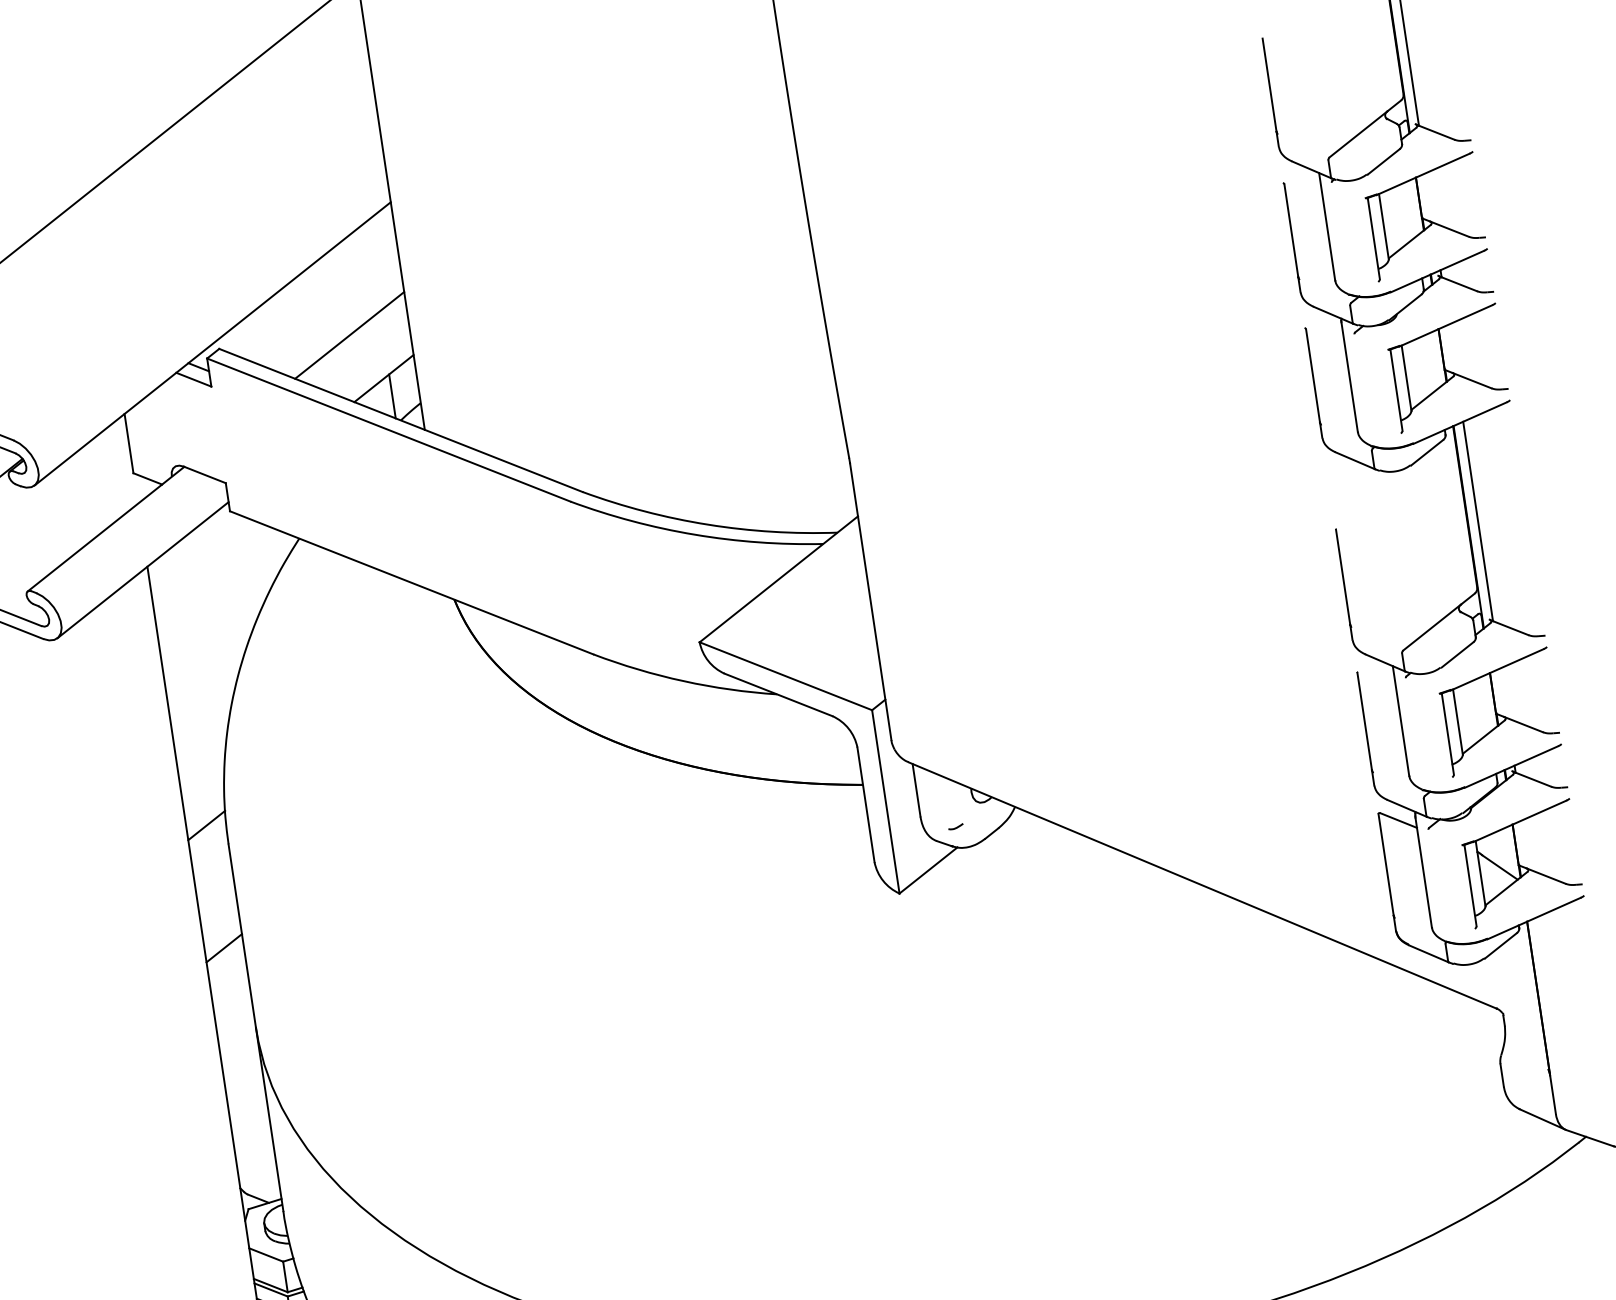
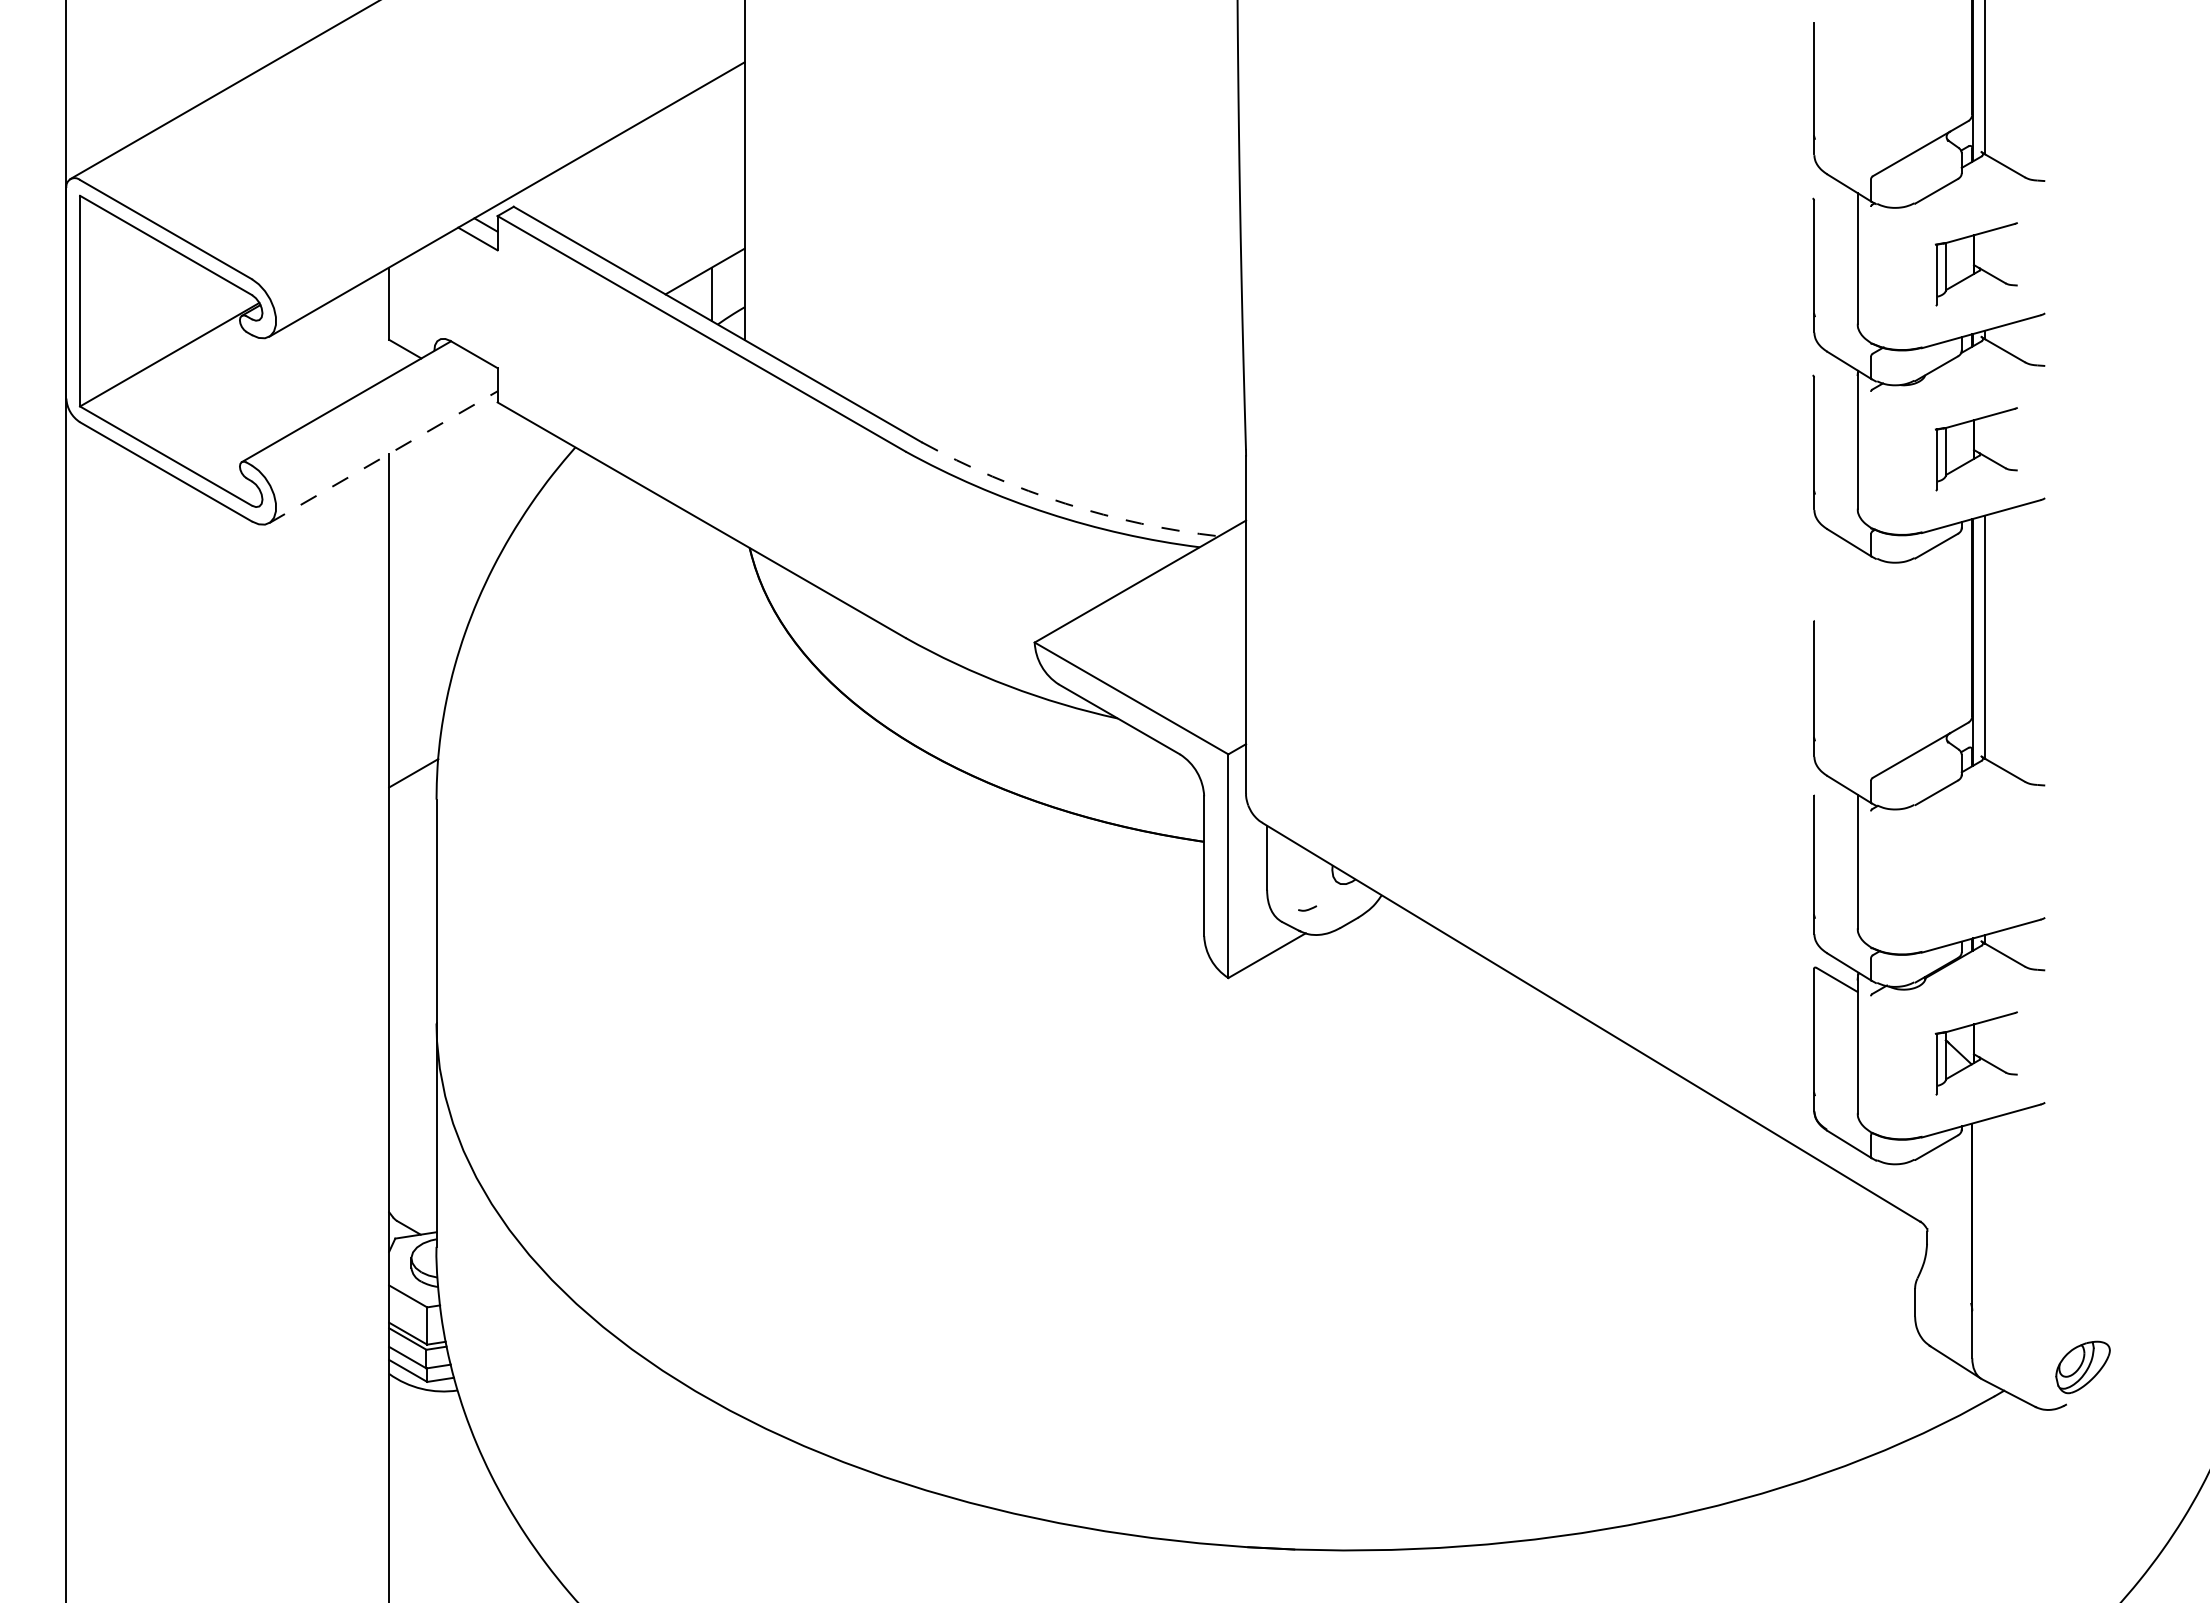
part: (1425, 217) -> (1976, 264), size x0.6
line: (349, 335) -> (671, 213), removed
part: (1448, 368) -> (1976, 449), size x0.6
arc: (707, 524) -> (1065, 503), solid -> dashed
line: (143, 570) -> (383, 457), solid -> dashed
part: (1499, 712) -> (1976, 868), removed
part: (1522, 863) -> (1976, 1053), size x0.6
line: (223, 947) -> (412, 922), removed

